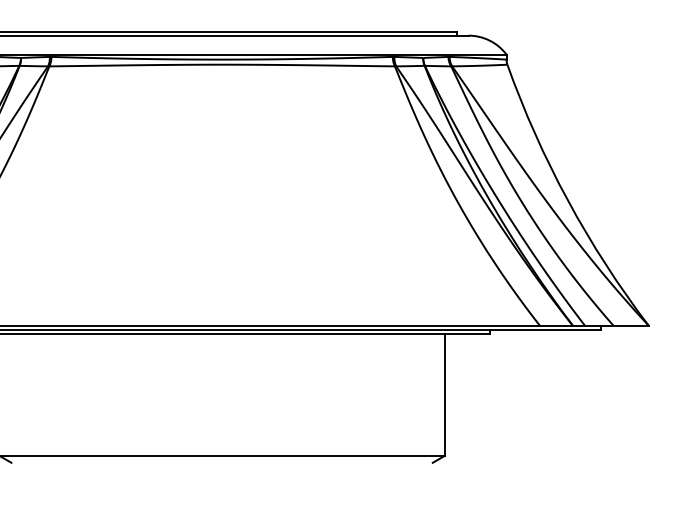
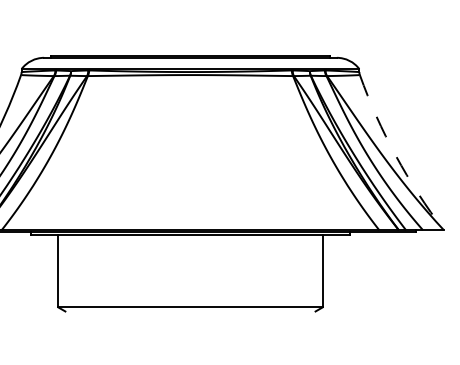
arc: (567, 200) -> (395, 155), solid -> dashed

